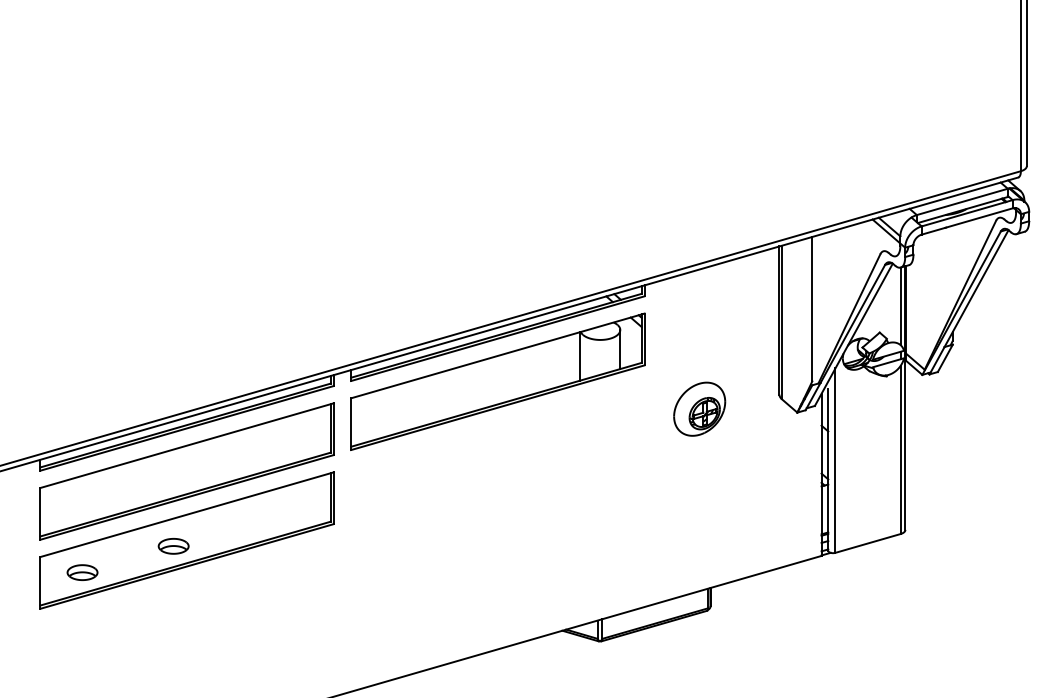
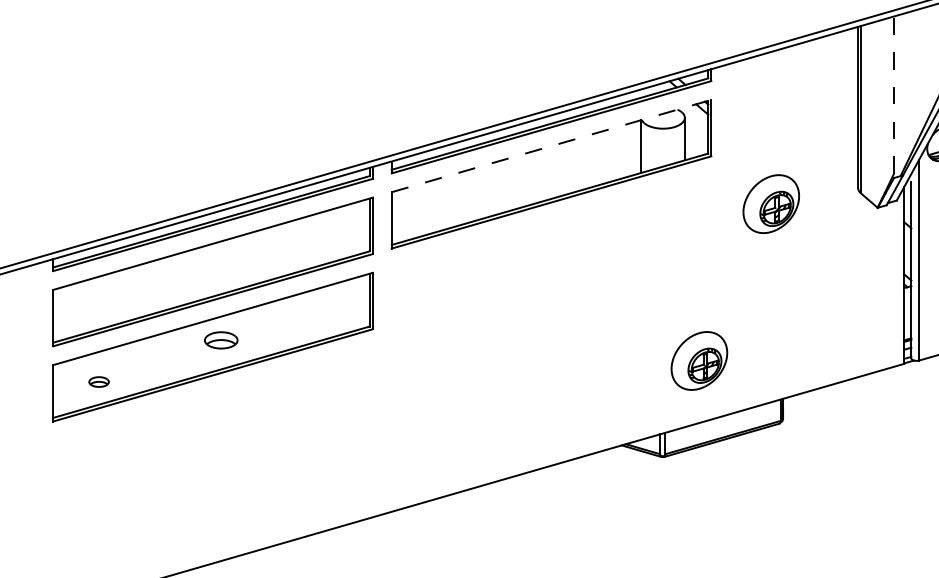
line: (812, 308) -> (894, 94), solid -> dashed
line: (497, 355) -> (551, 145), solid -> dashed
part: (173, 546) -> (221, 340), moved
part: (633, 552) -> (699, 360), added
part: (82, 572) -> (99, 381), size x0.6

